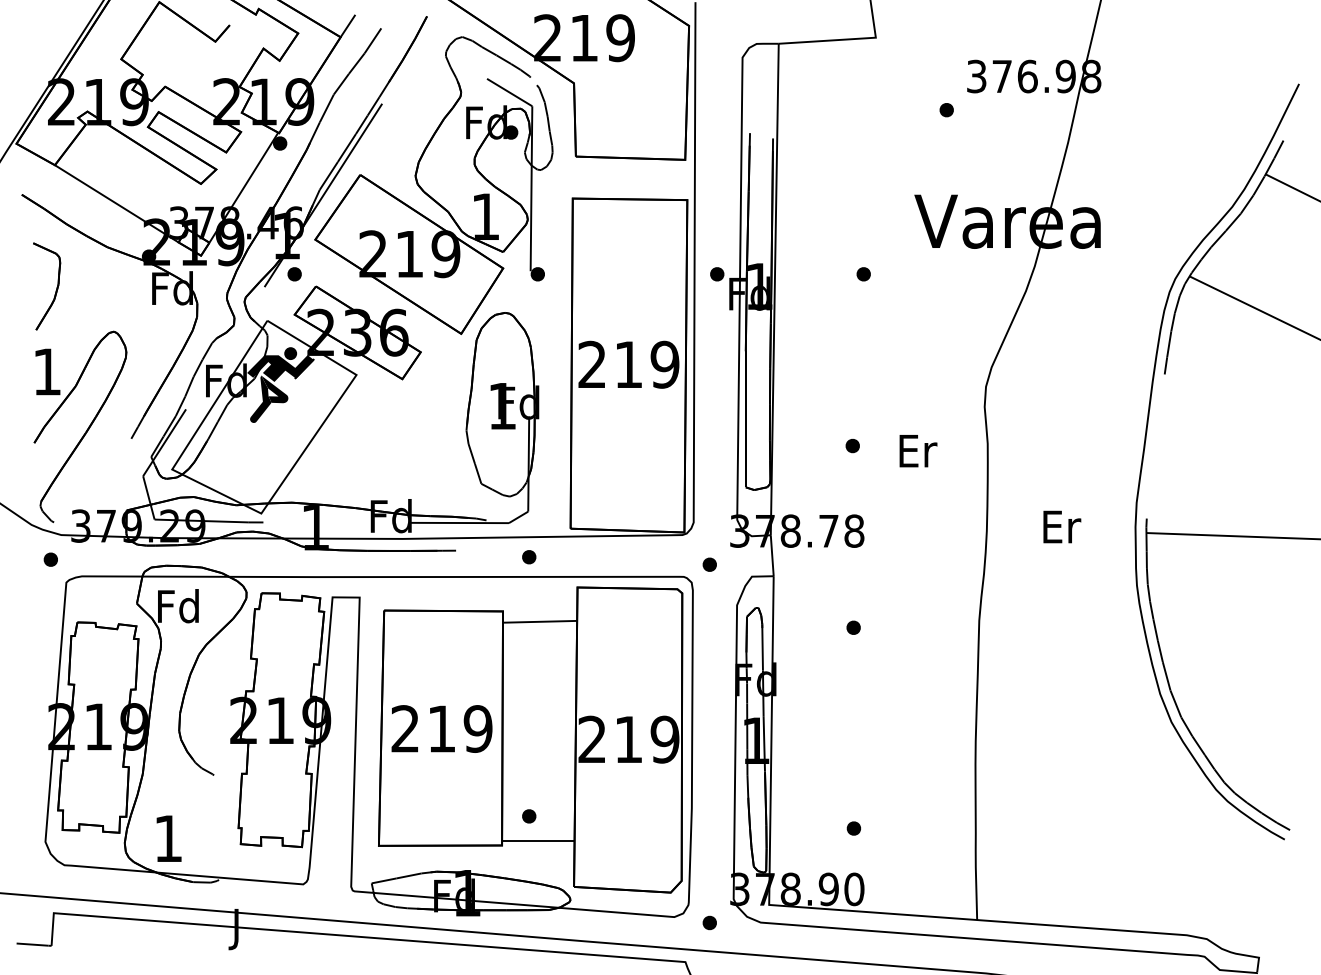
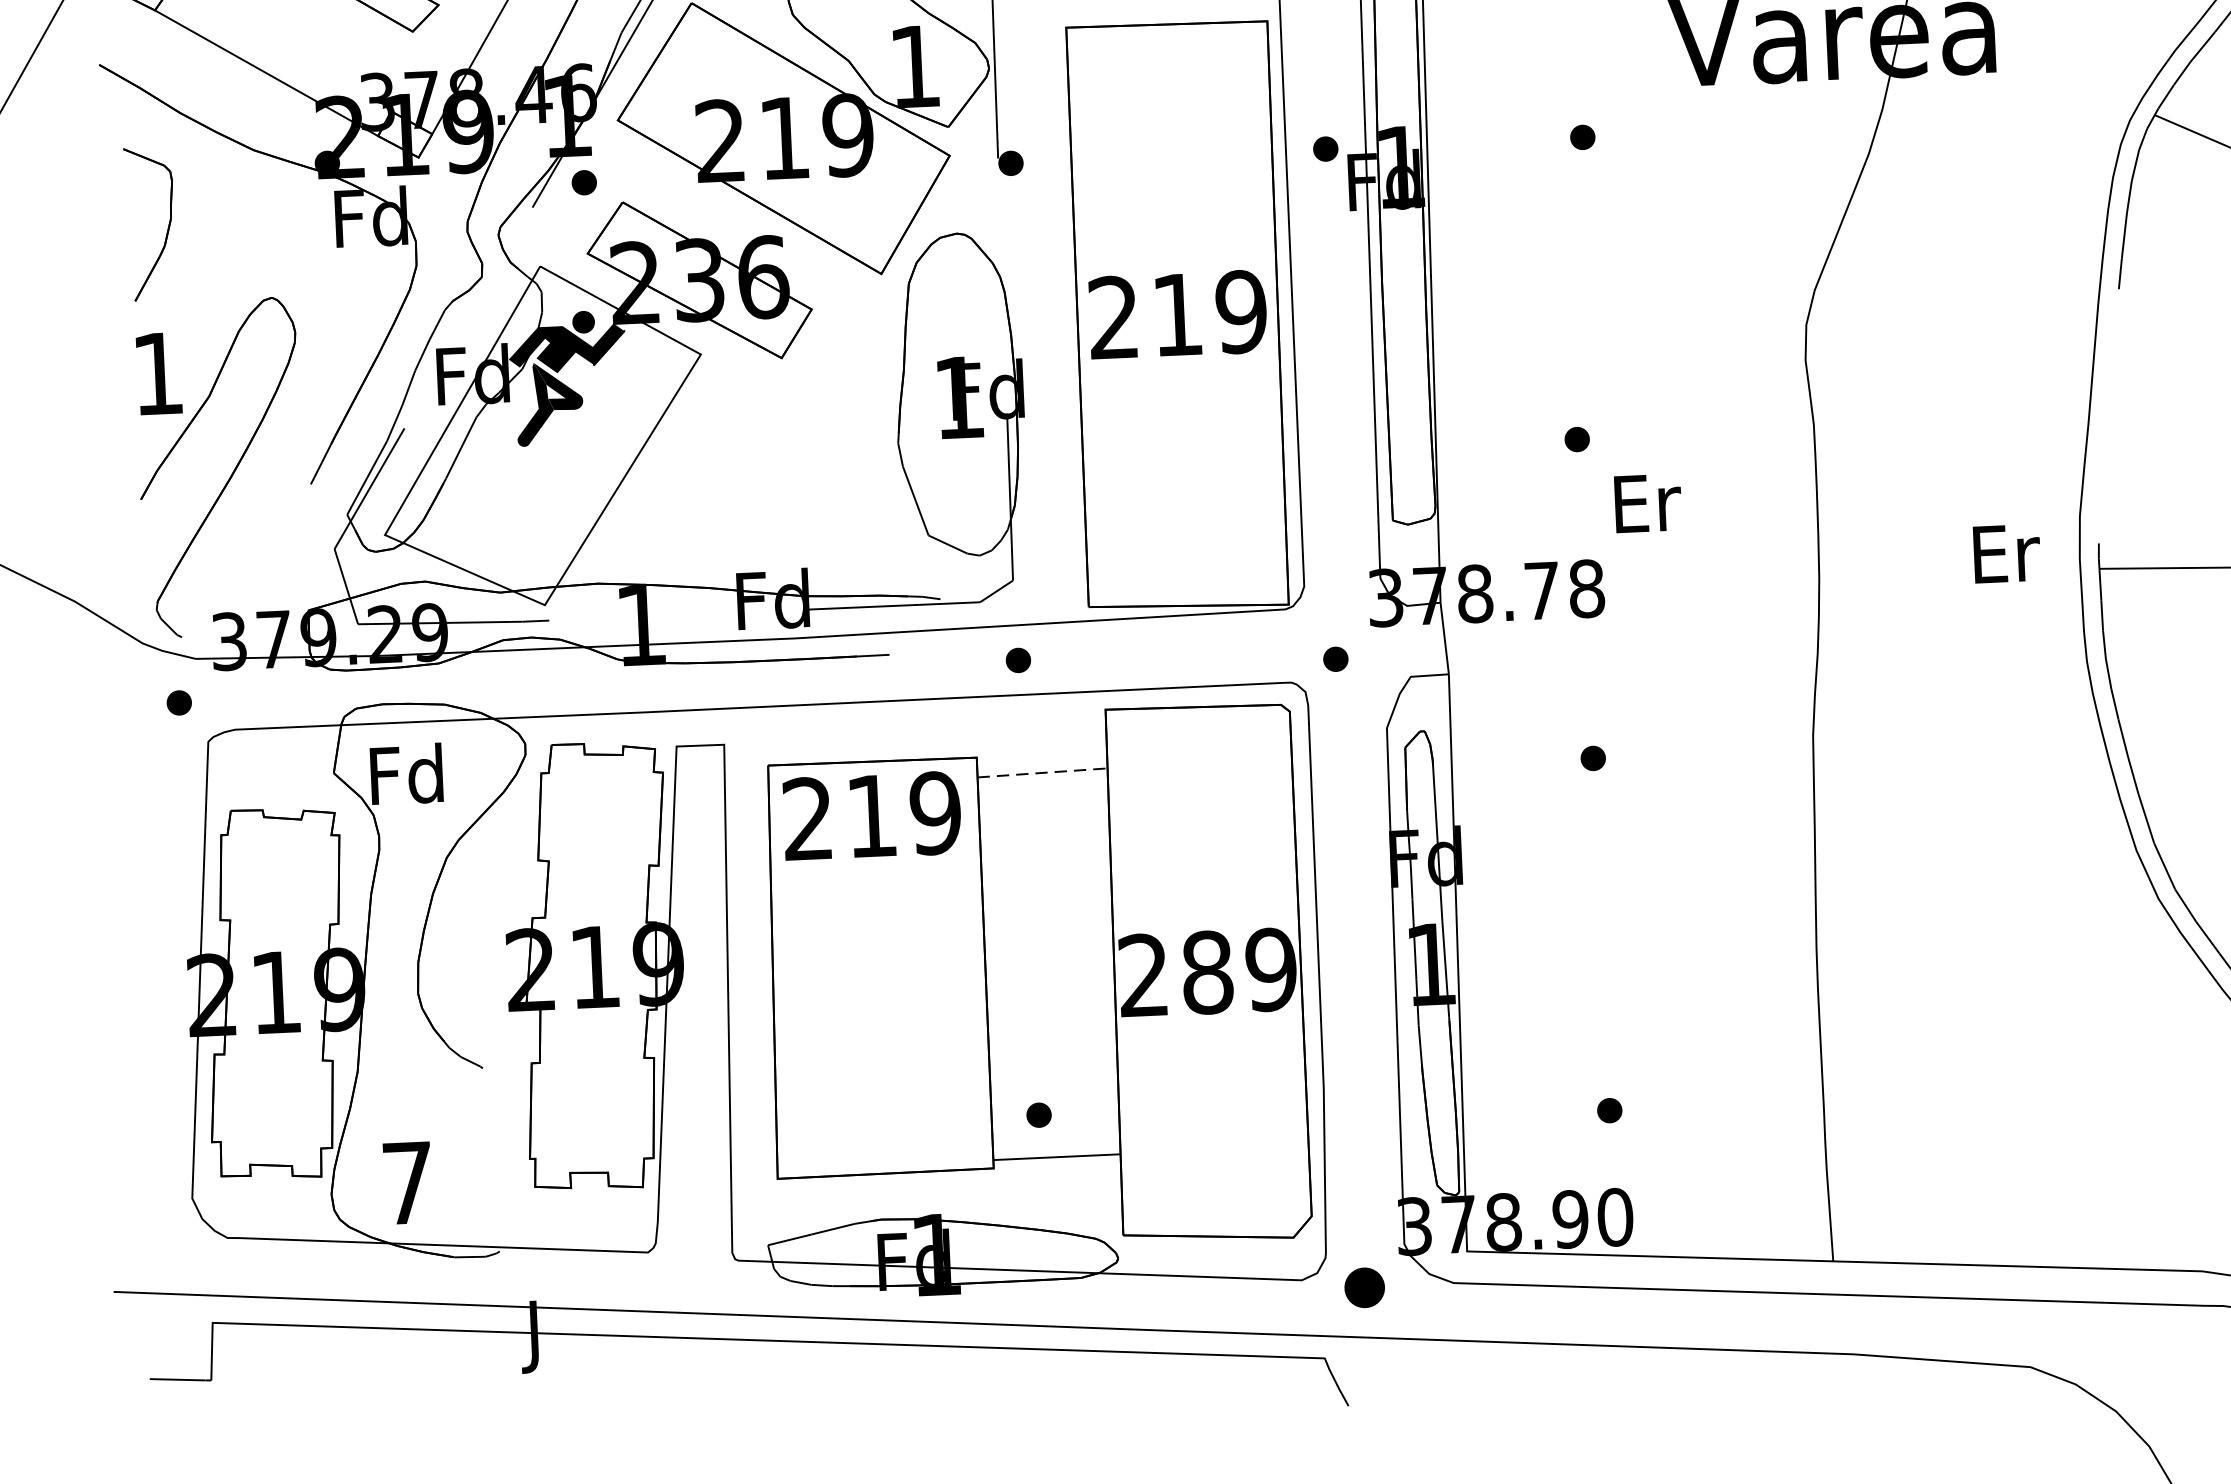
text: (918, 451) -> (1648, 503), moved
text: (1062, 526) -> (2007, 552), moved
line: (540, 621) -> (1043, 772), solid -> dashed
text: (441, 728) -> (871, 815), moved
text: (628, 739) -> (1207, 972), 219 -> 289
text: (168, 838) -> (407, 1182), 1 -> 7
part: (709, 922) -> (1363, 1287), size x1.6

